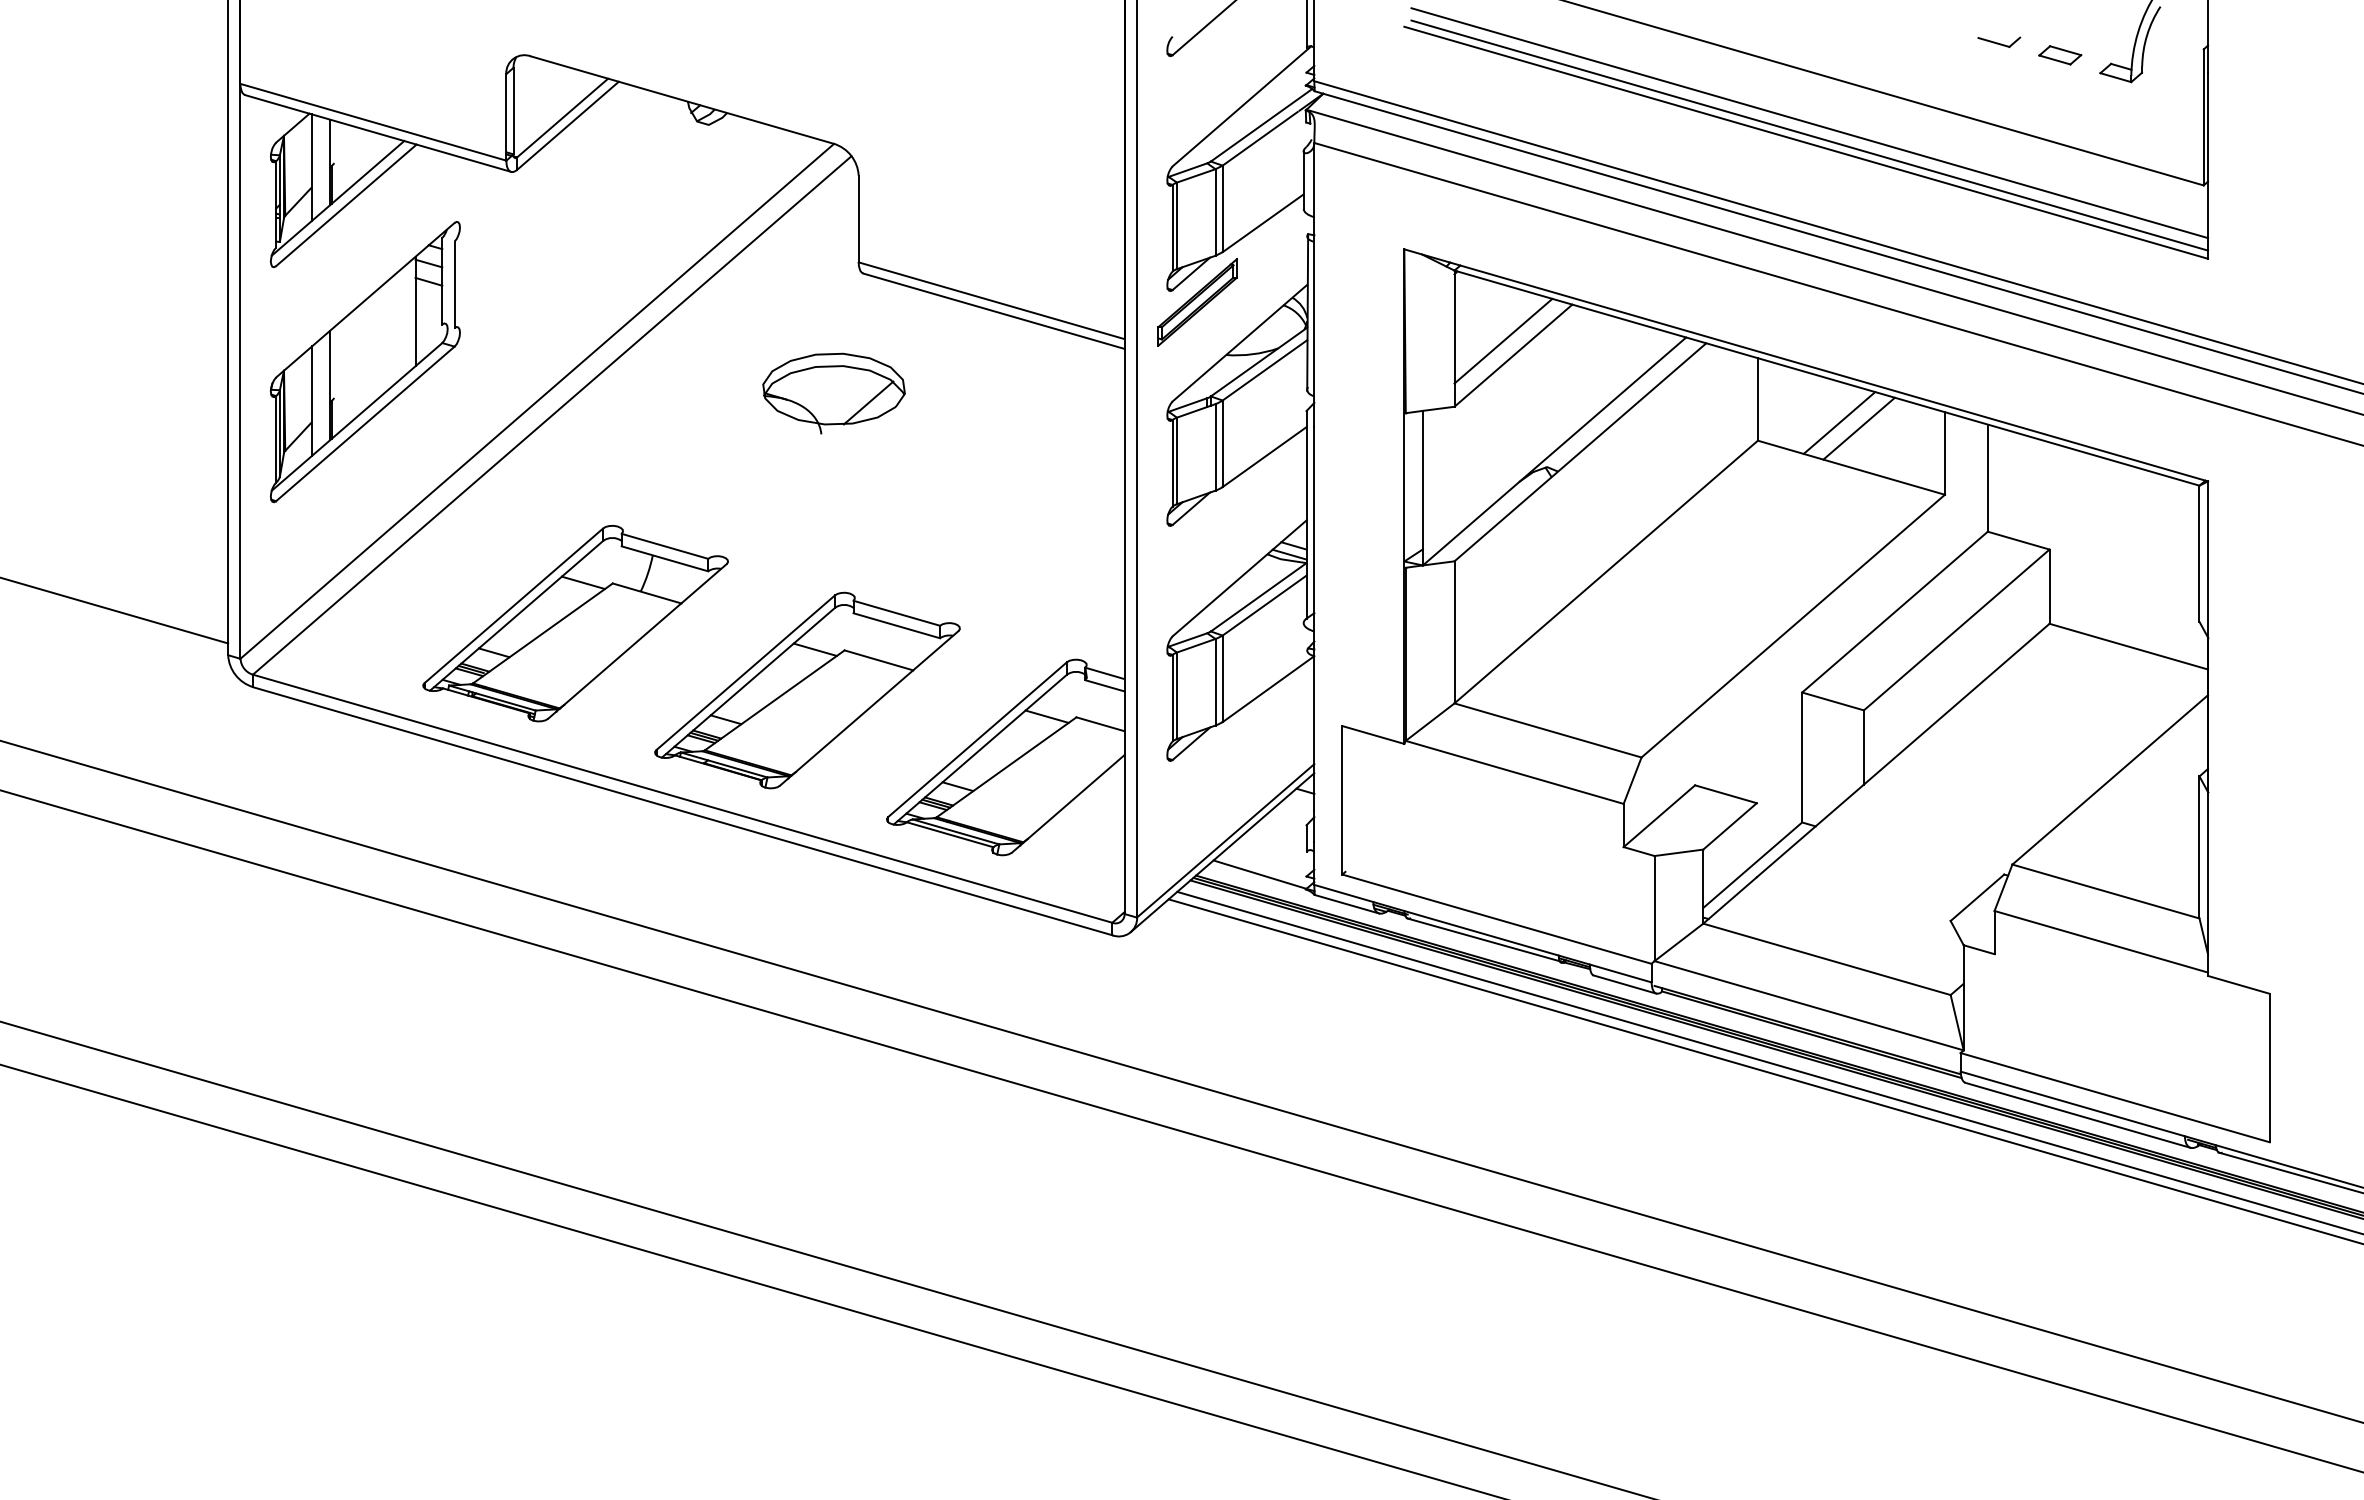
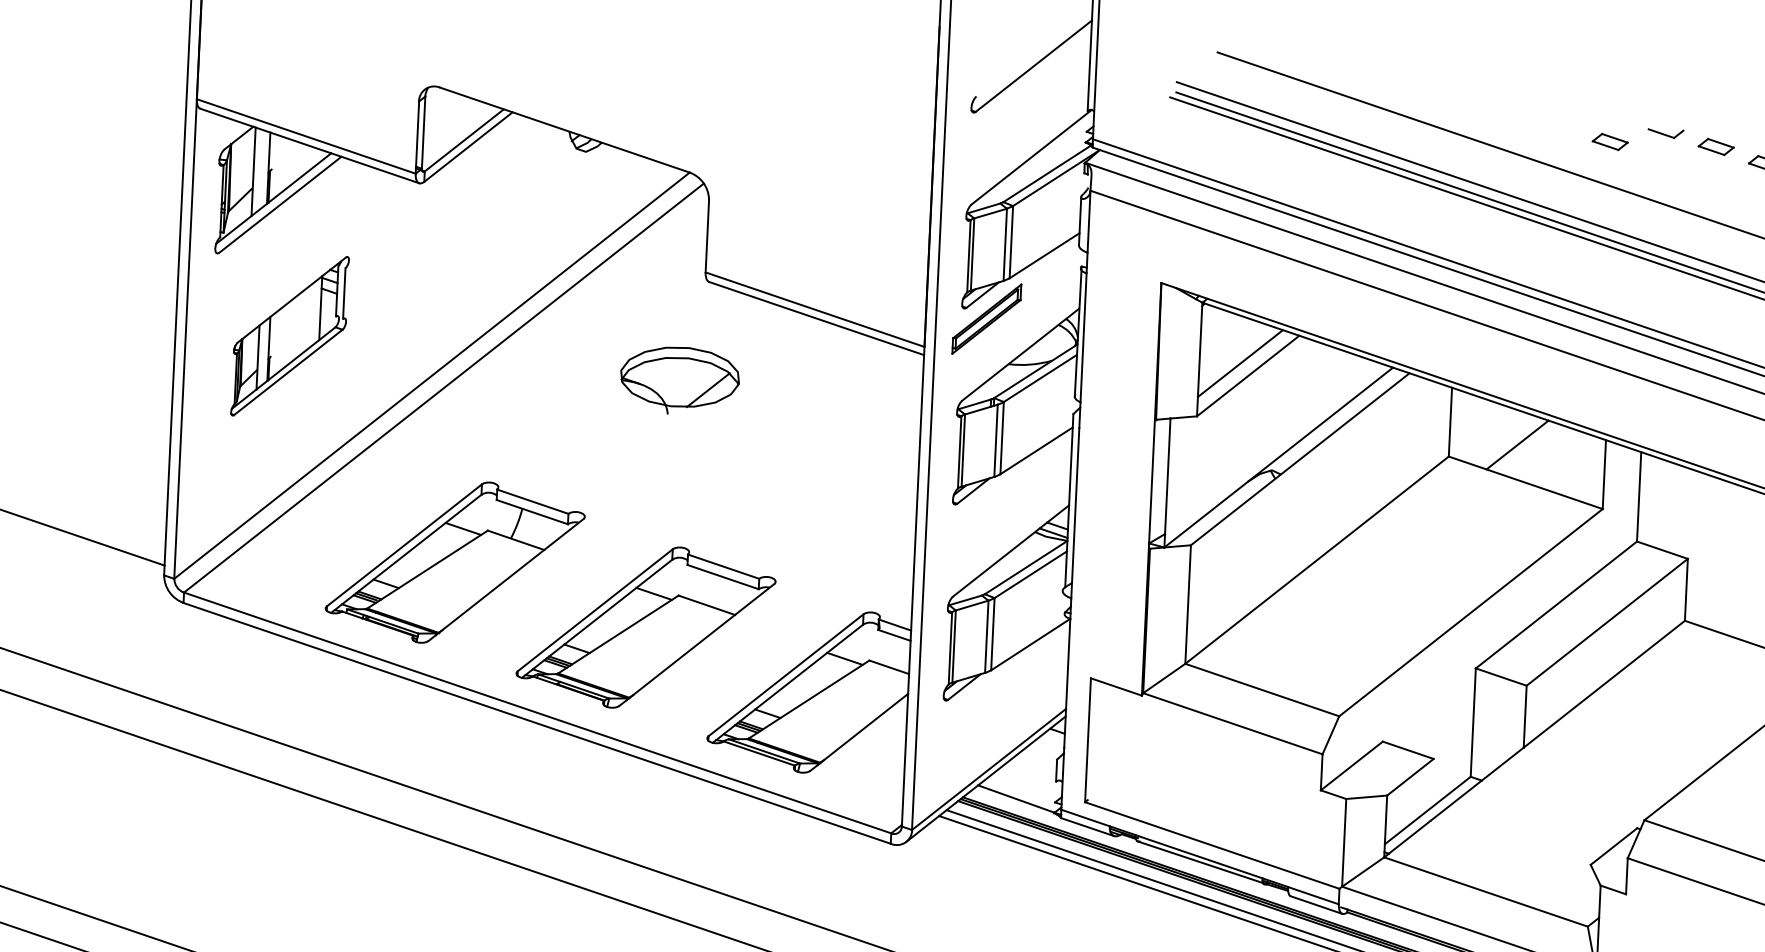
part: (1933, 55) -> (1610, 142), added
part: (364, 362) -> (289, 336), size x0.7
line: (1858, 428) -> (1533, 450), removed

